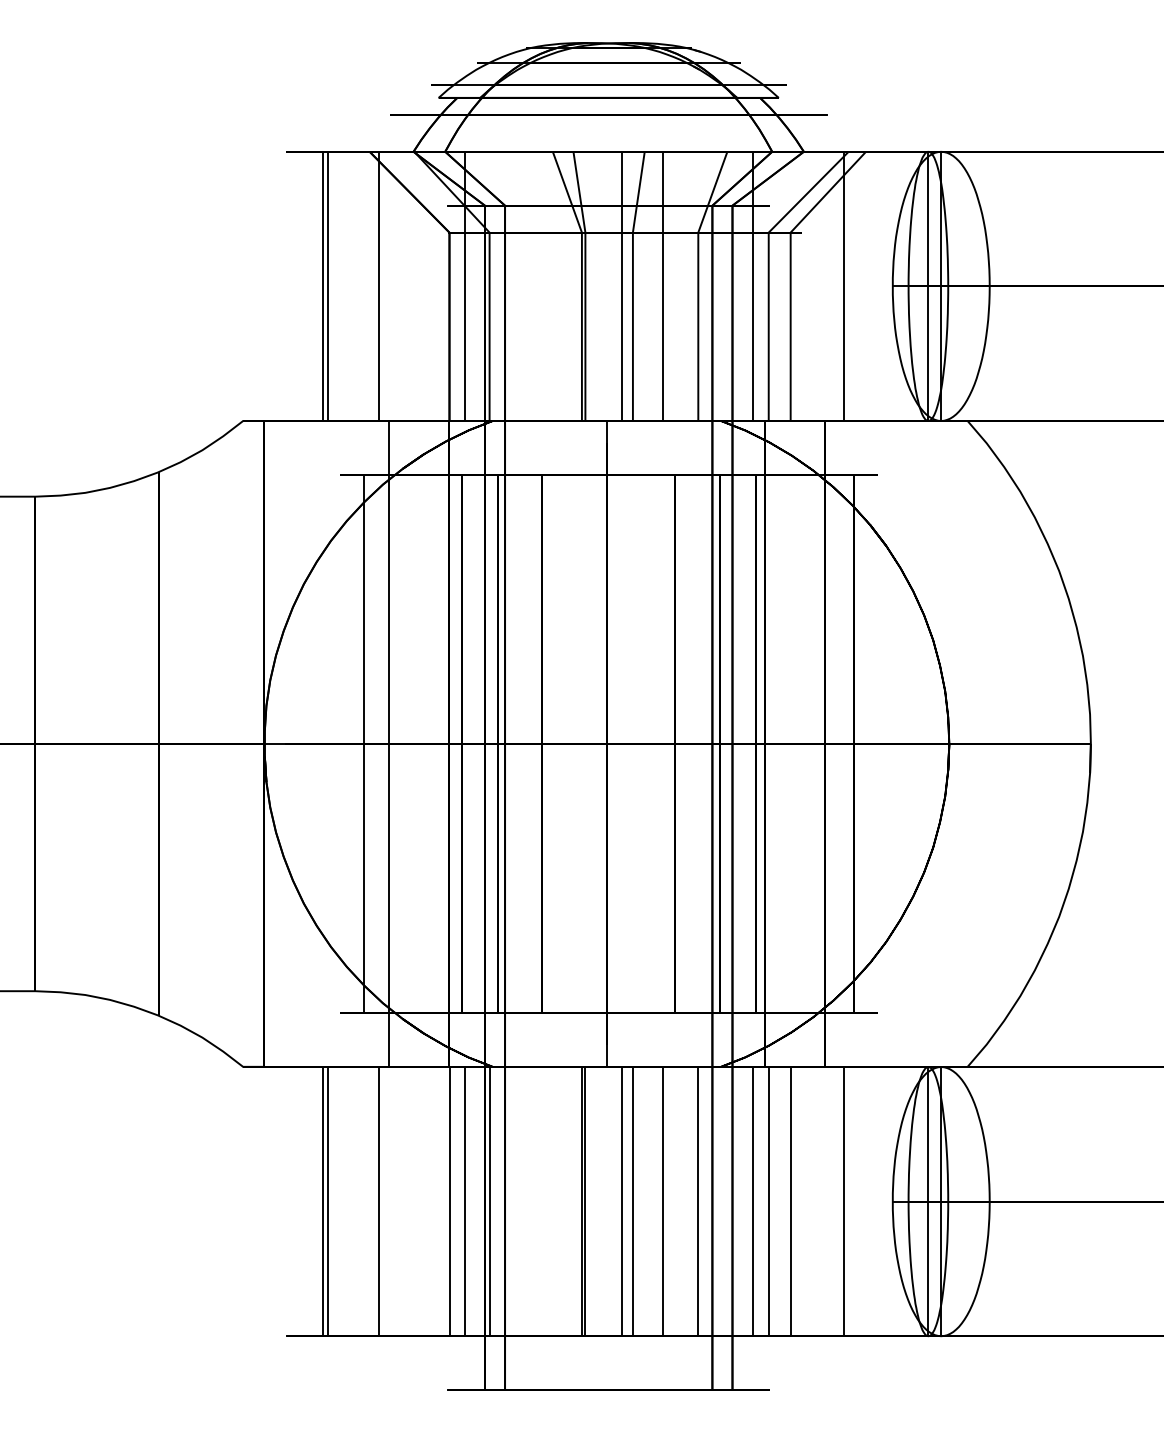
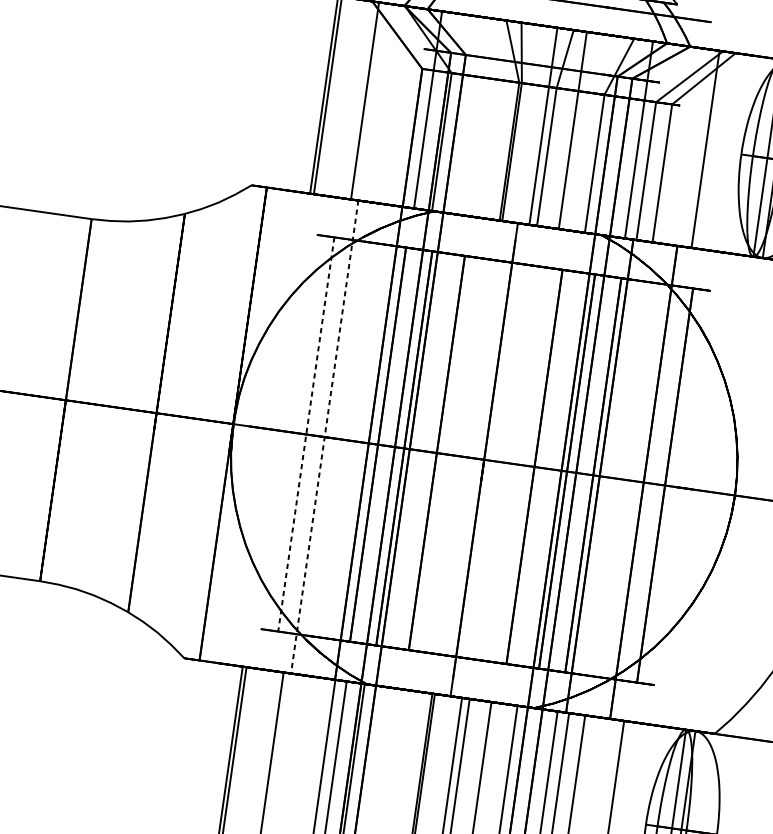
line: (388, 743) -> (324, 436), solid -> dashed
line: (363, 744) -> (306, 434), solid -> dashed

